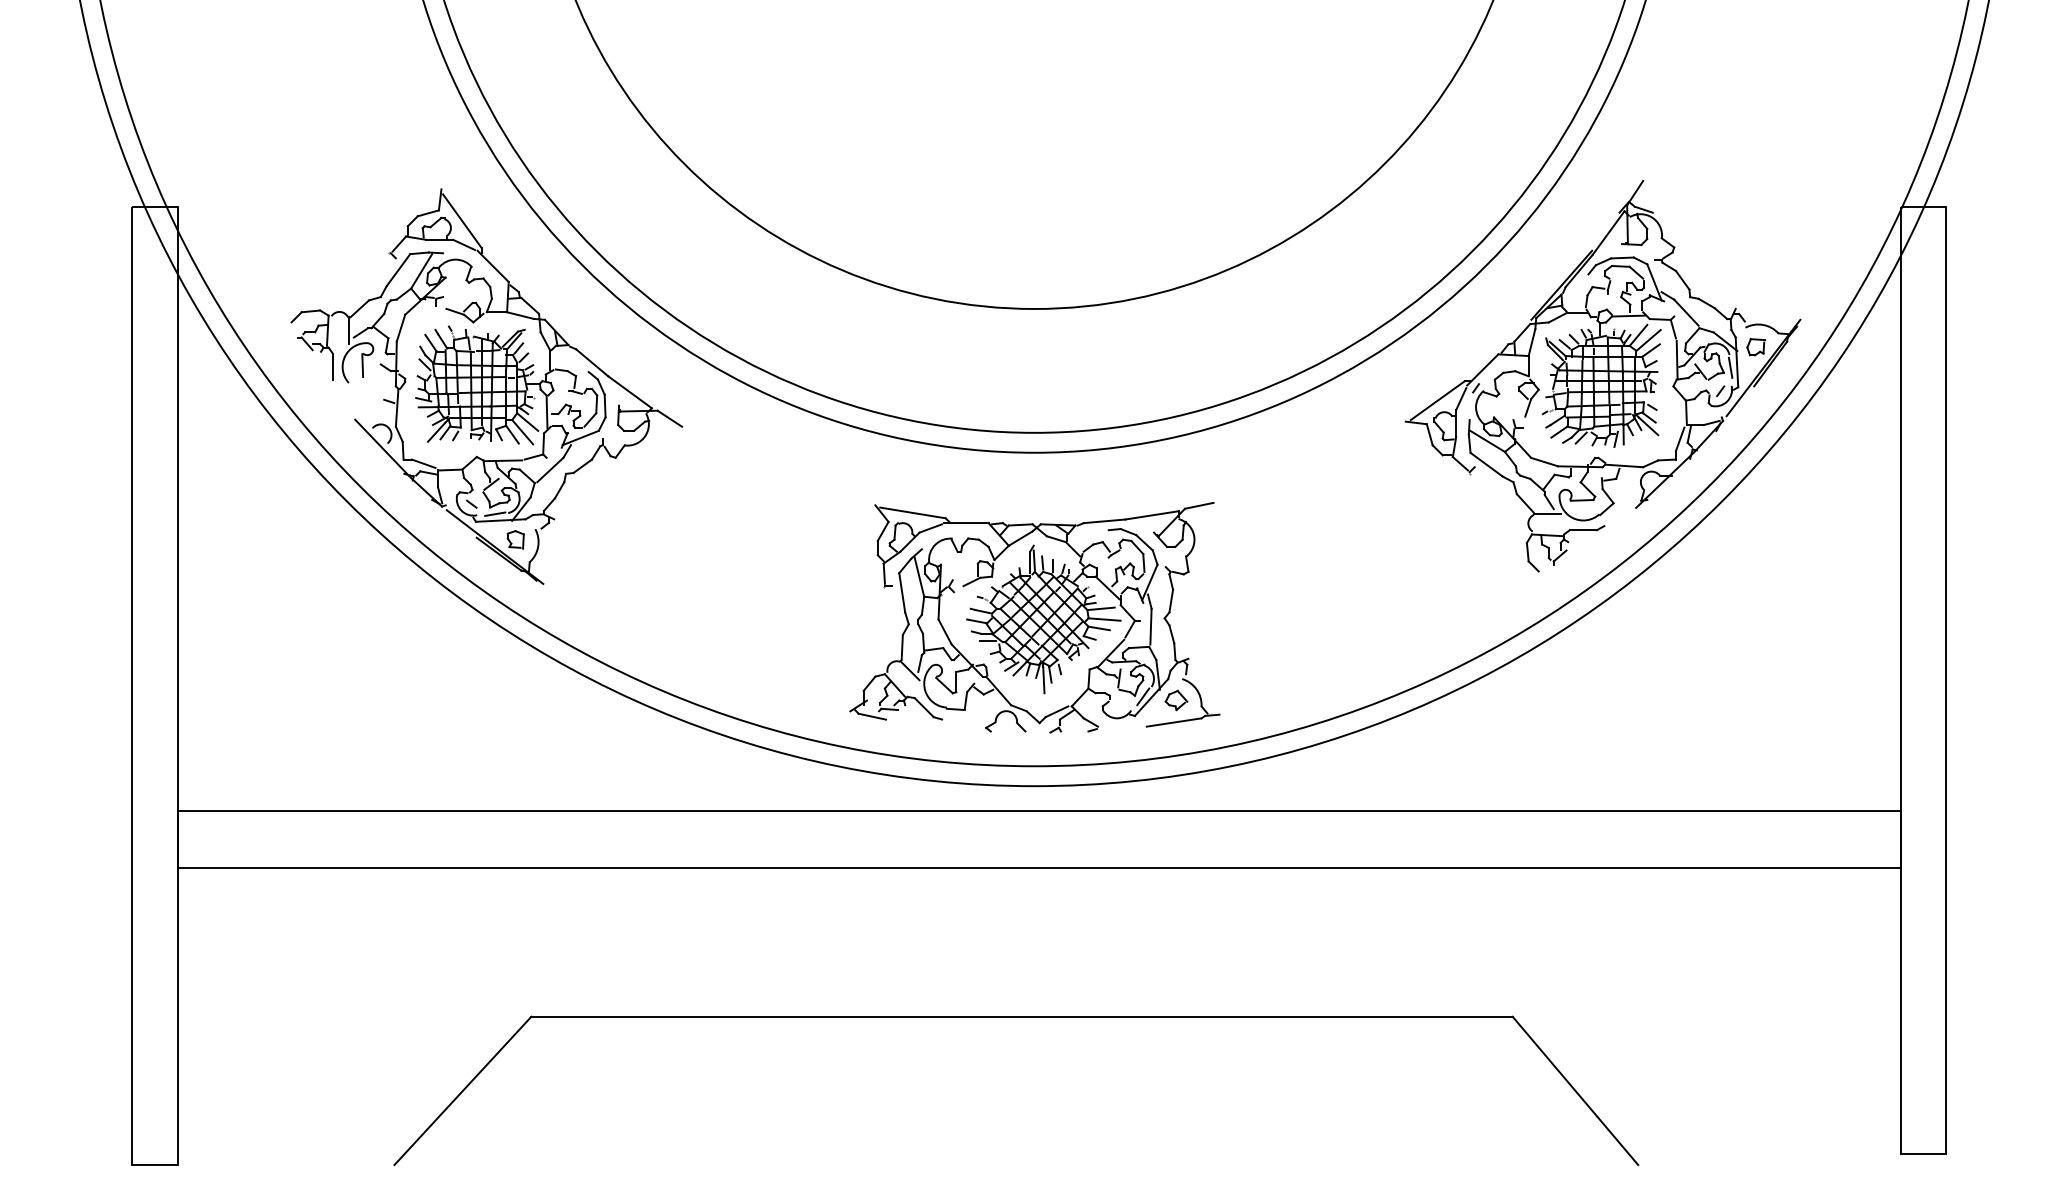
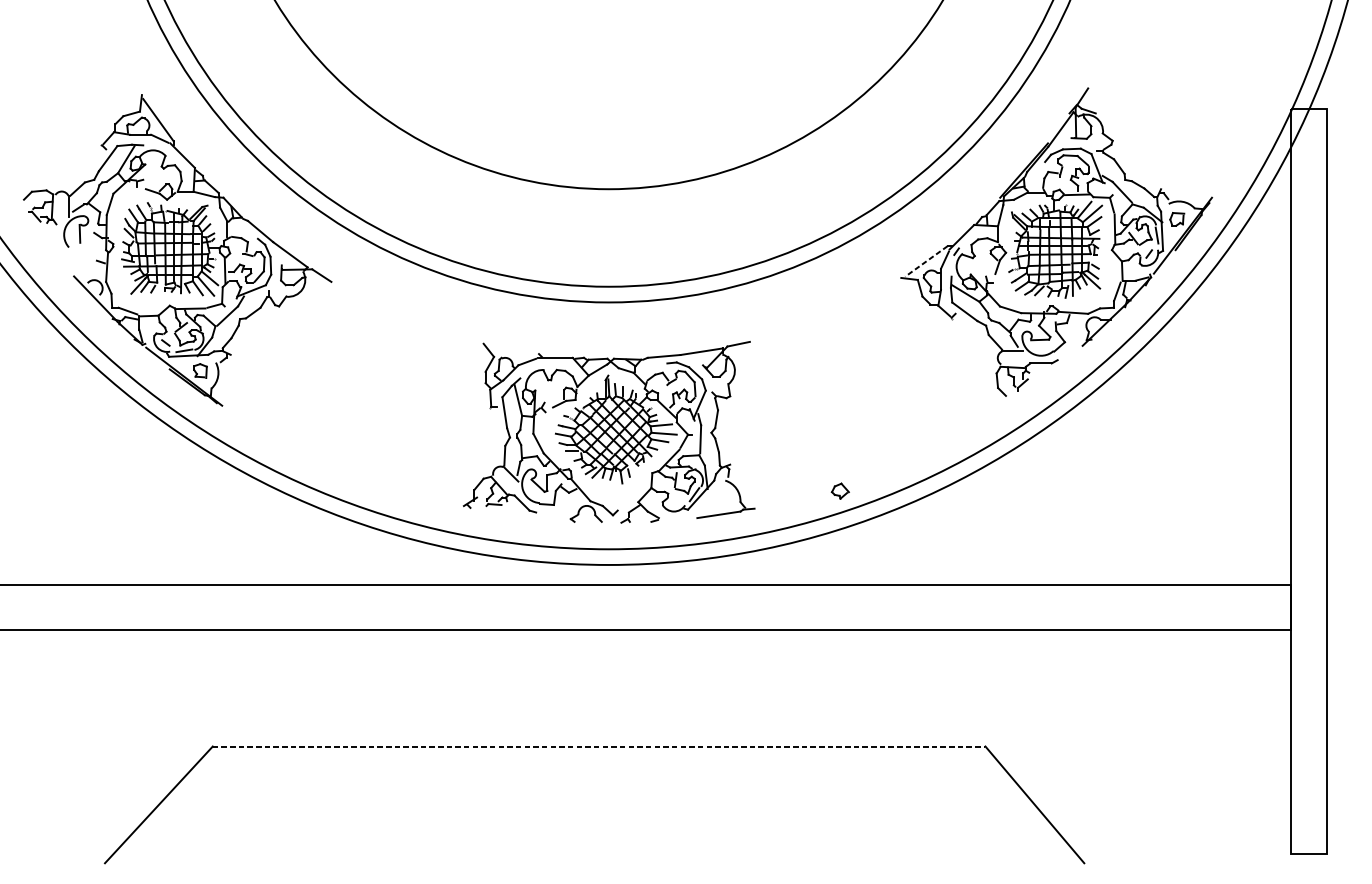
line: (332, 366) -> (56, 234), removed
line: (1437, 400) -> (926, 261), solid -> dashed
line: (912, 512) -> (512, 349), removed
line: (1043, 680) -> (616, 481), removed
part: (1176, 700) -> (840, 491), moved
line: (1056, 711) -> (626, 506), removed
line: (872, 716) -> (481, 510), removed
line: (1022, 1016) -> (599, 746), solid -> dashed

